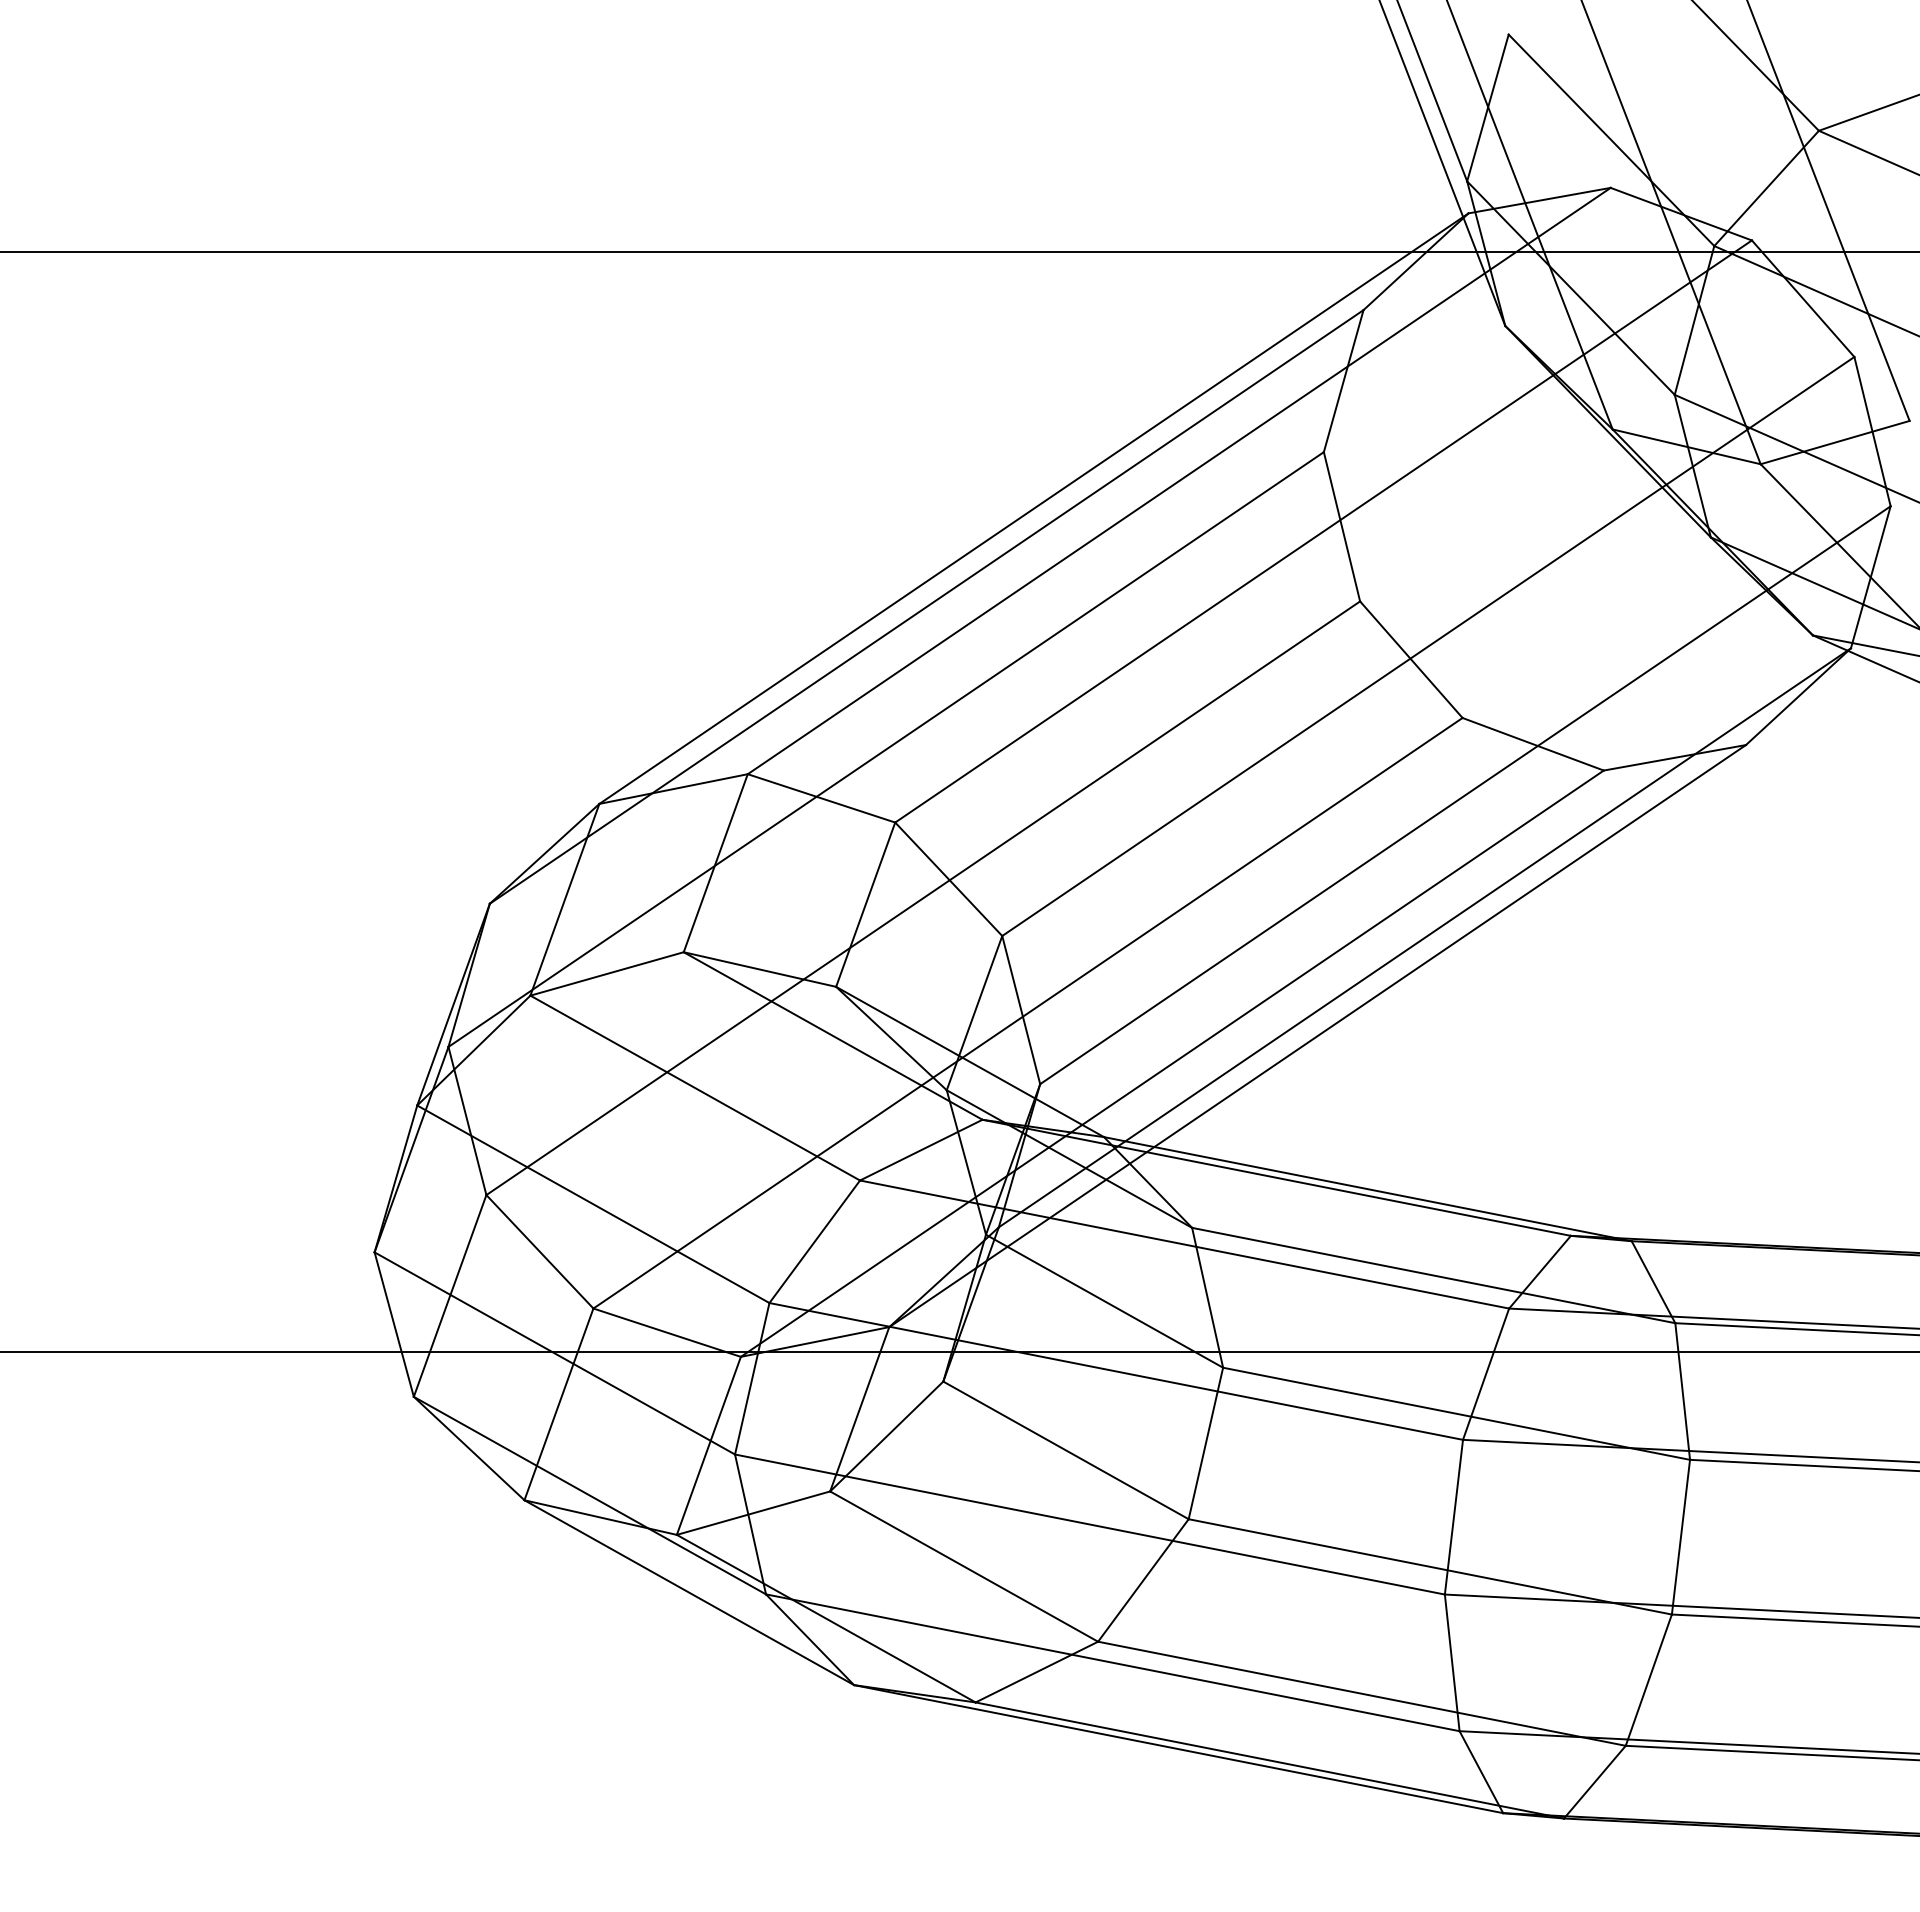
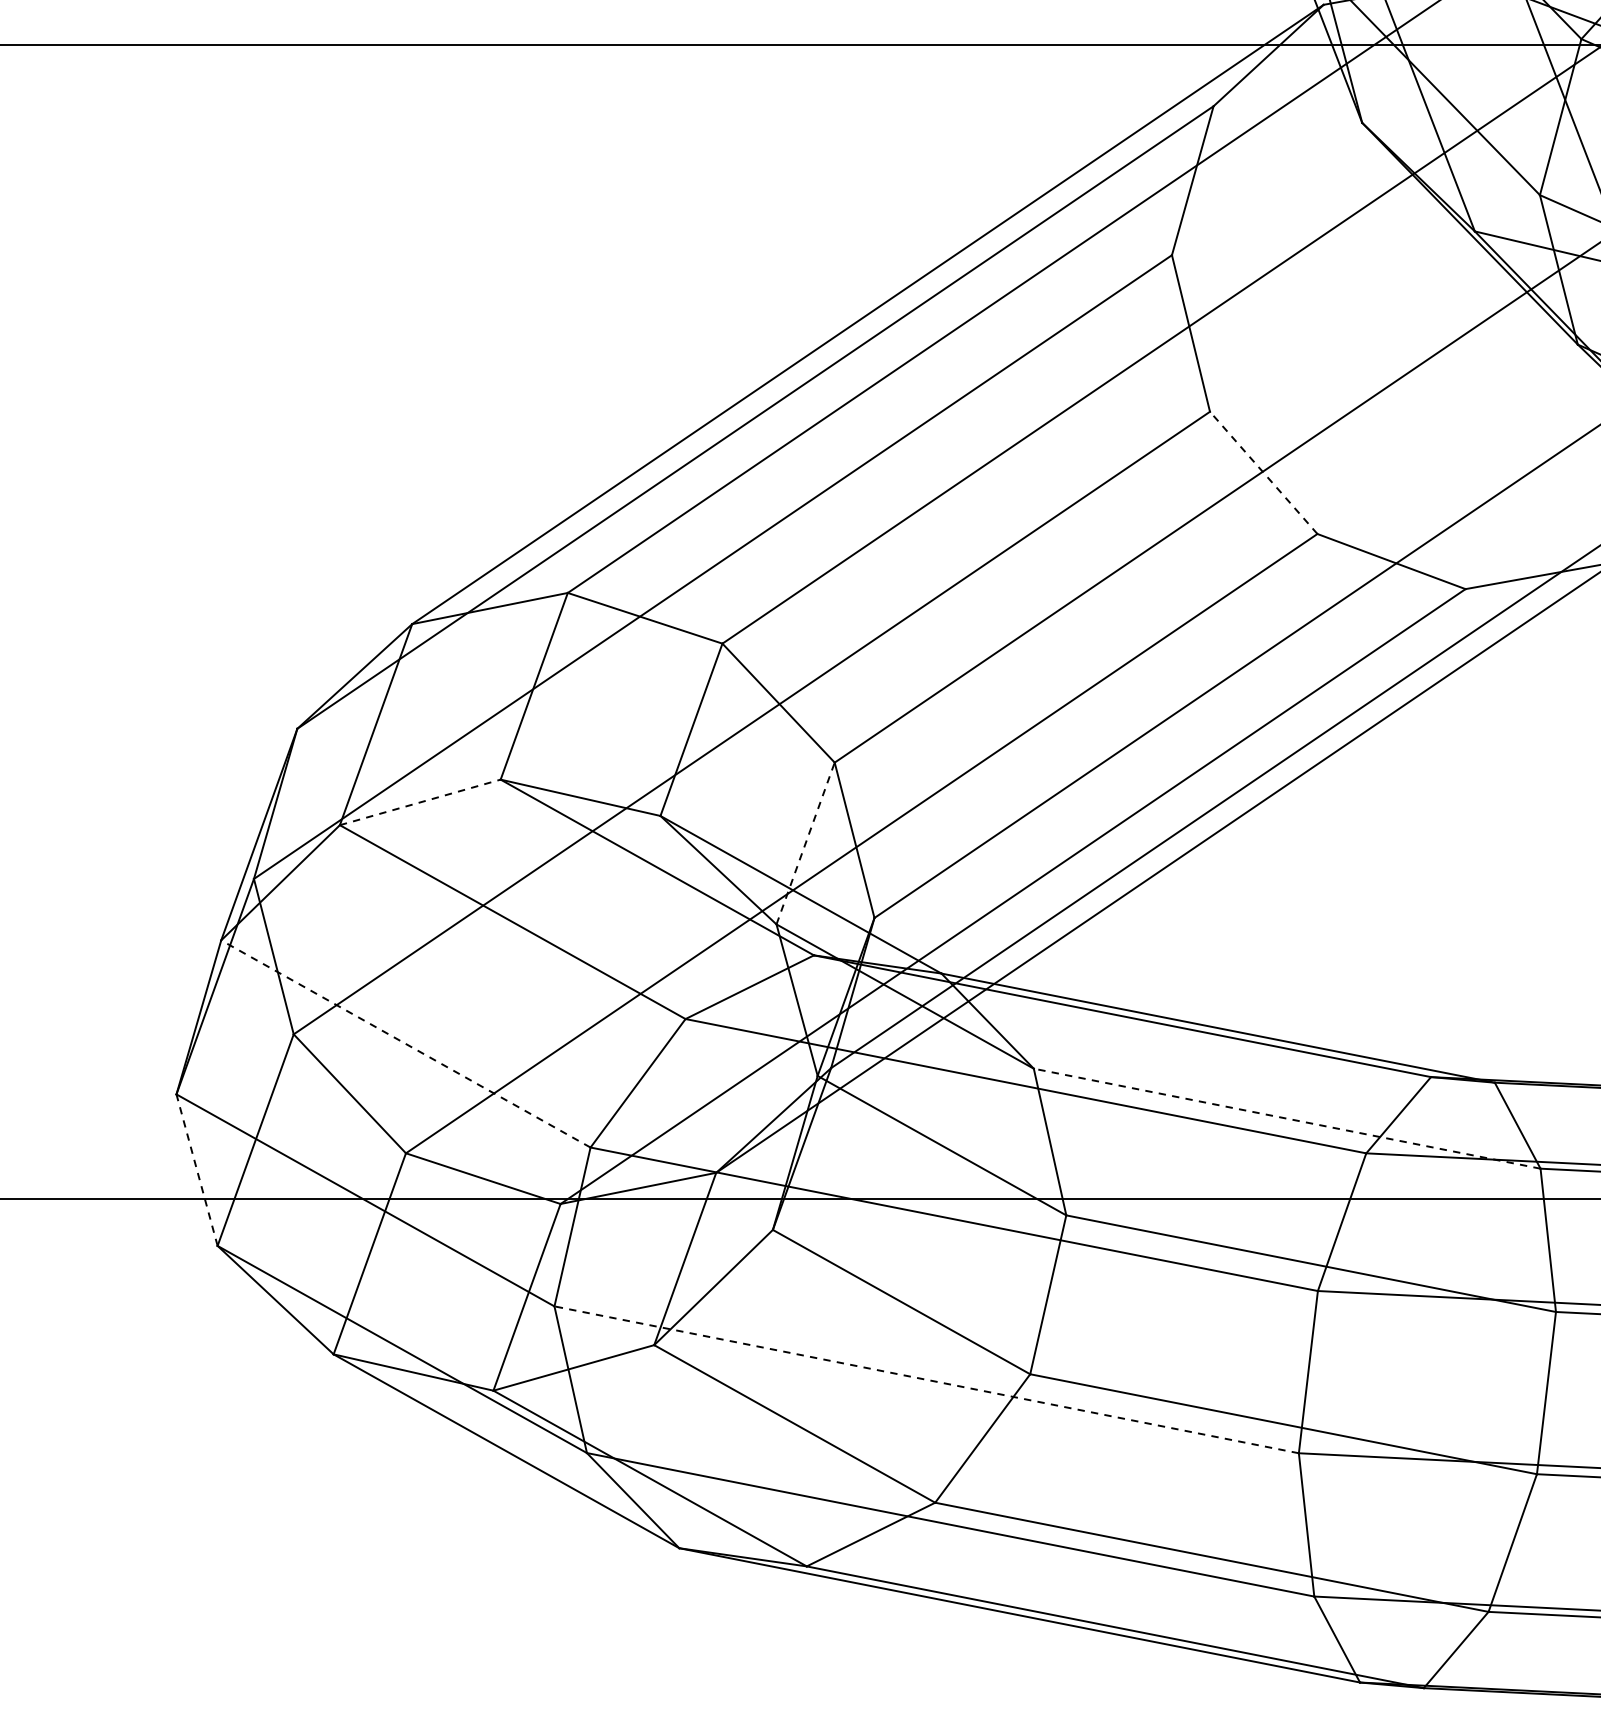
line: (1411, 659) -> (1263, 472), solid -> dashed
line: (607, 973) -> (420, 801), solid -> dashed
line: (974, 1013) -> (805, 843), solid -> dashed
line: (593, 1204) -> (406, 1044), solid -> dashed
line: (1433, 1275) -> (1286, 1118), solid -> dashed
line: (394, 1324) -> (197, 1170), solid -> dashed
line: (1089, 1524) -> (926, 1379), solid -> dashed

